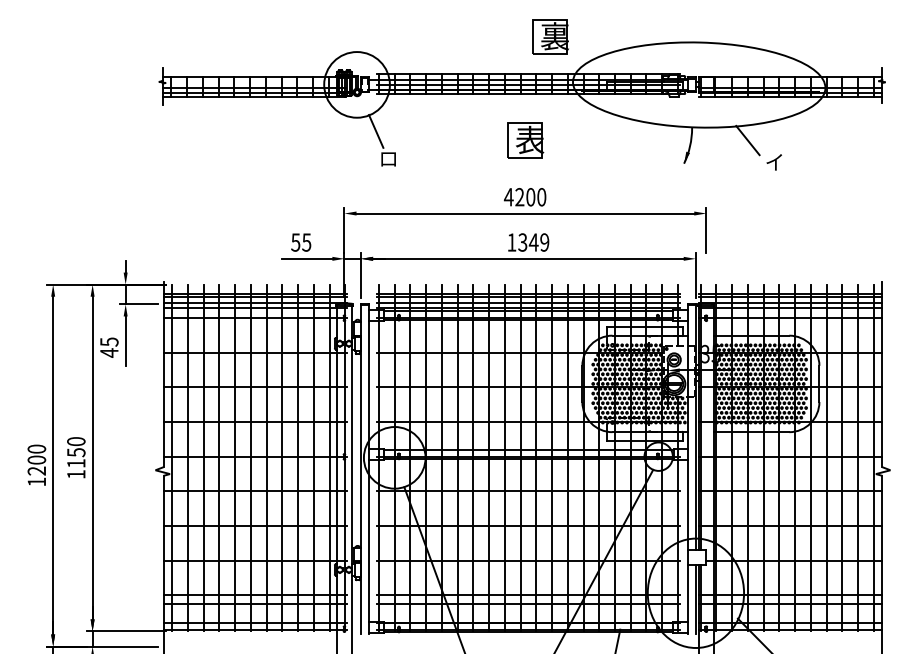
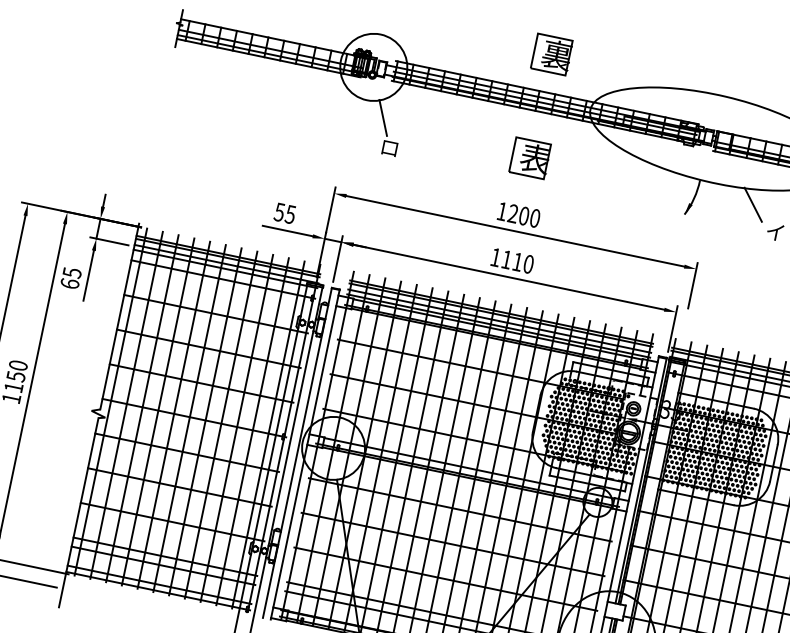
part: (550, 36) -> (552, 54), moved
text: (508, 197) -> (501, 211), 4200 -> 1200
text: (533, 242) -> (517, 261), 1349 -> 1110
text: (109, 352) -> (70, 283), 45 -> 65

